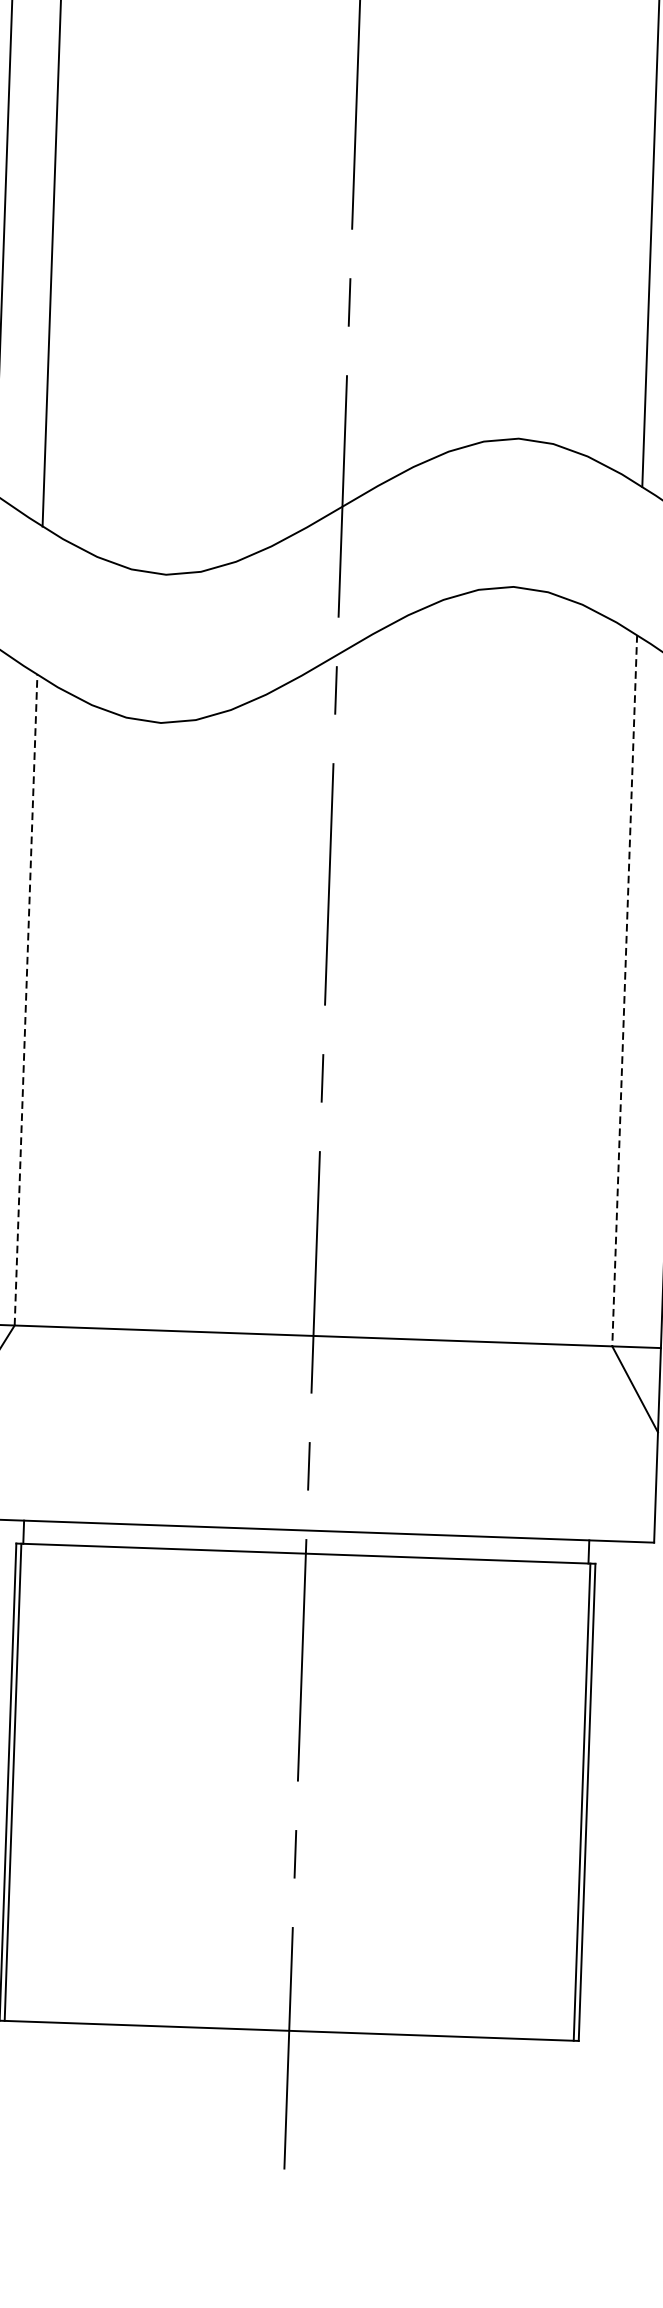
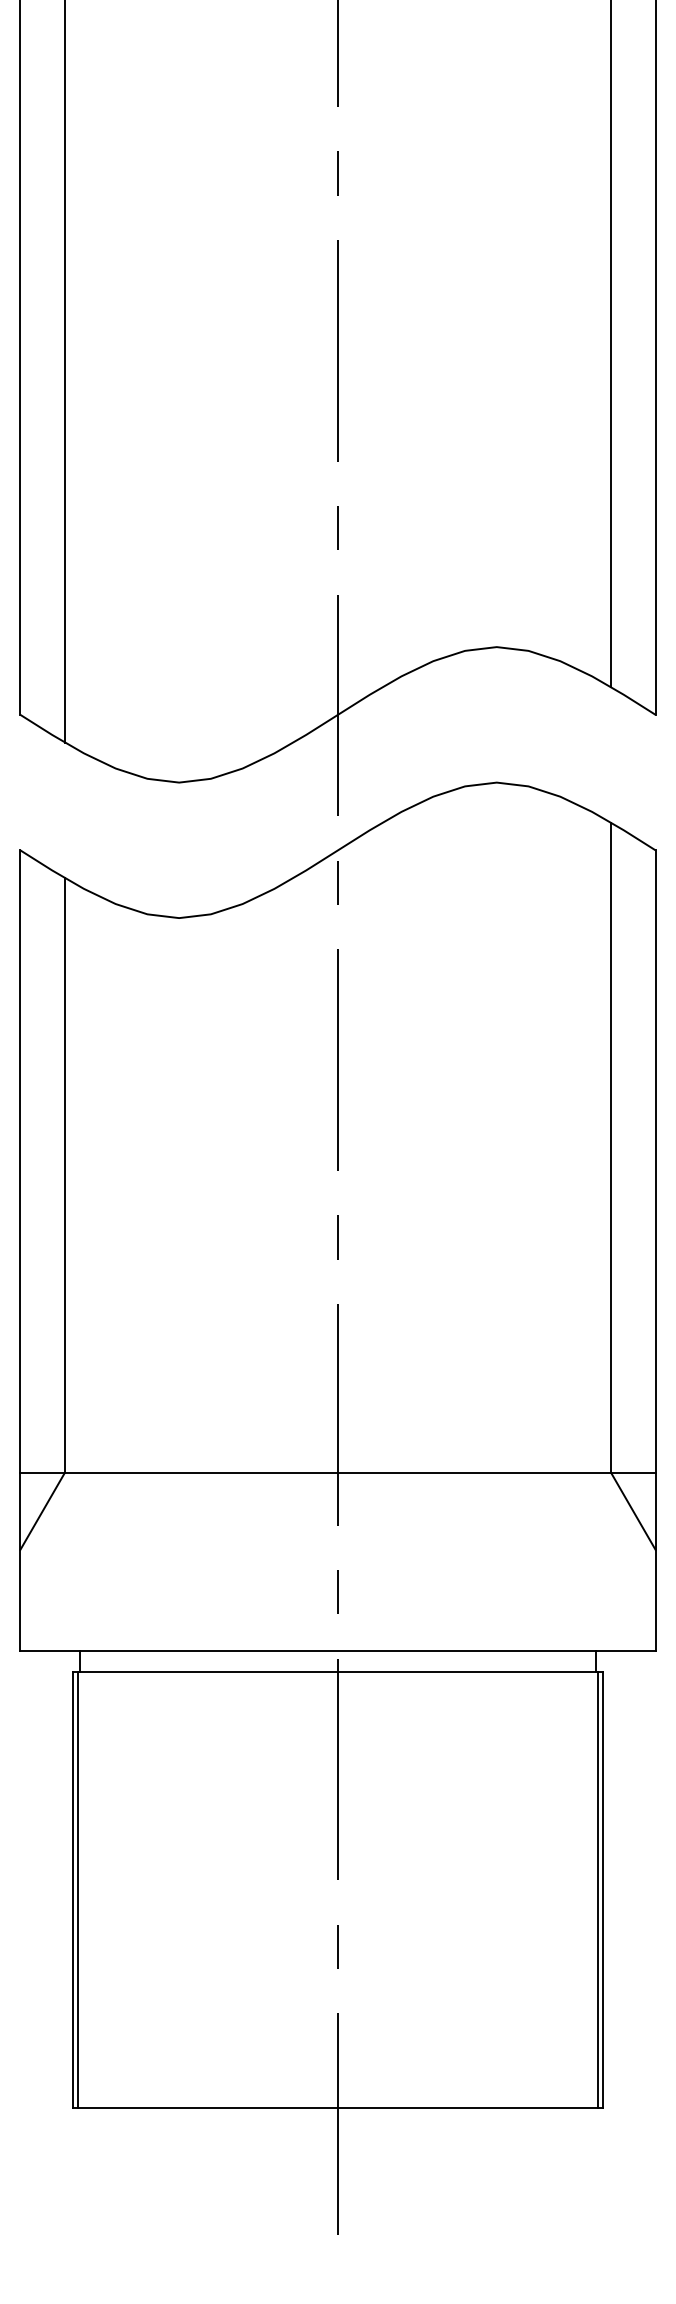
line: (625, 991) -> (611, 1148), dashed -> solid
line: (25, 999) -> (64, 1174), dashed -> solid

